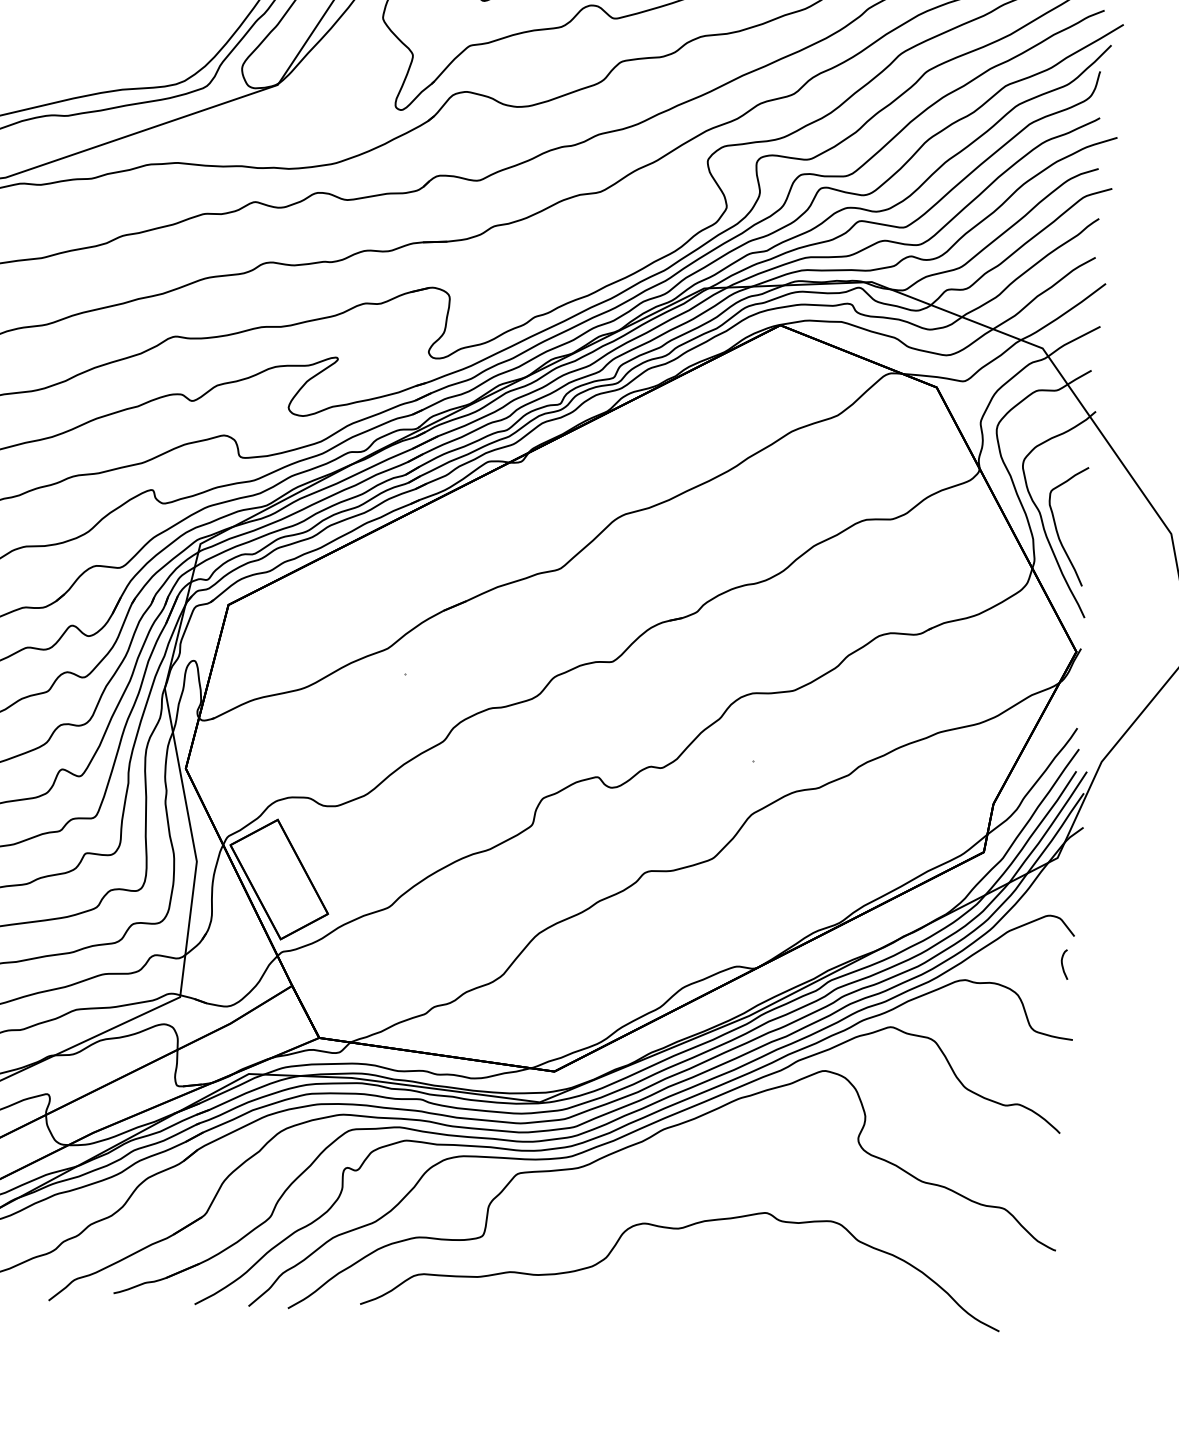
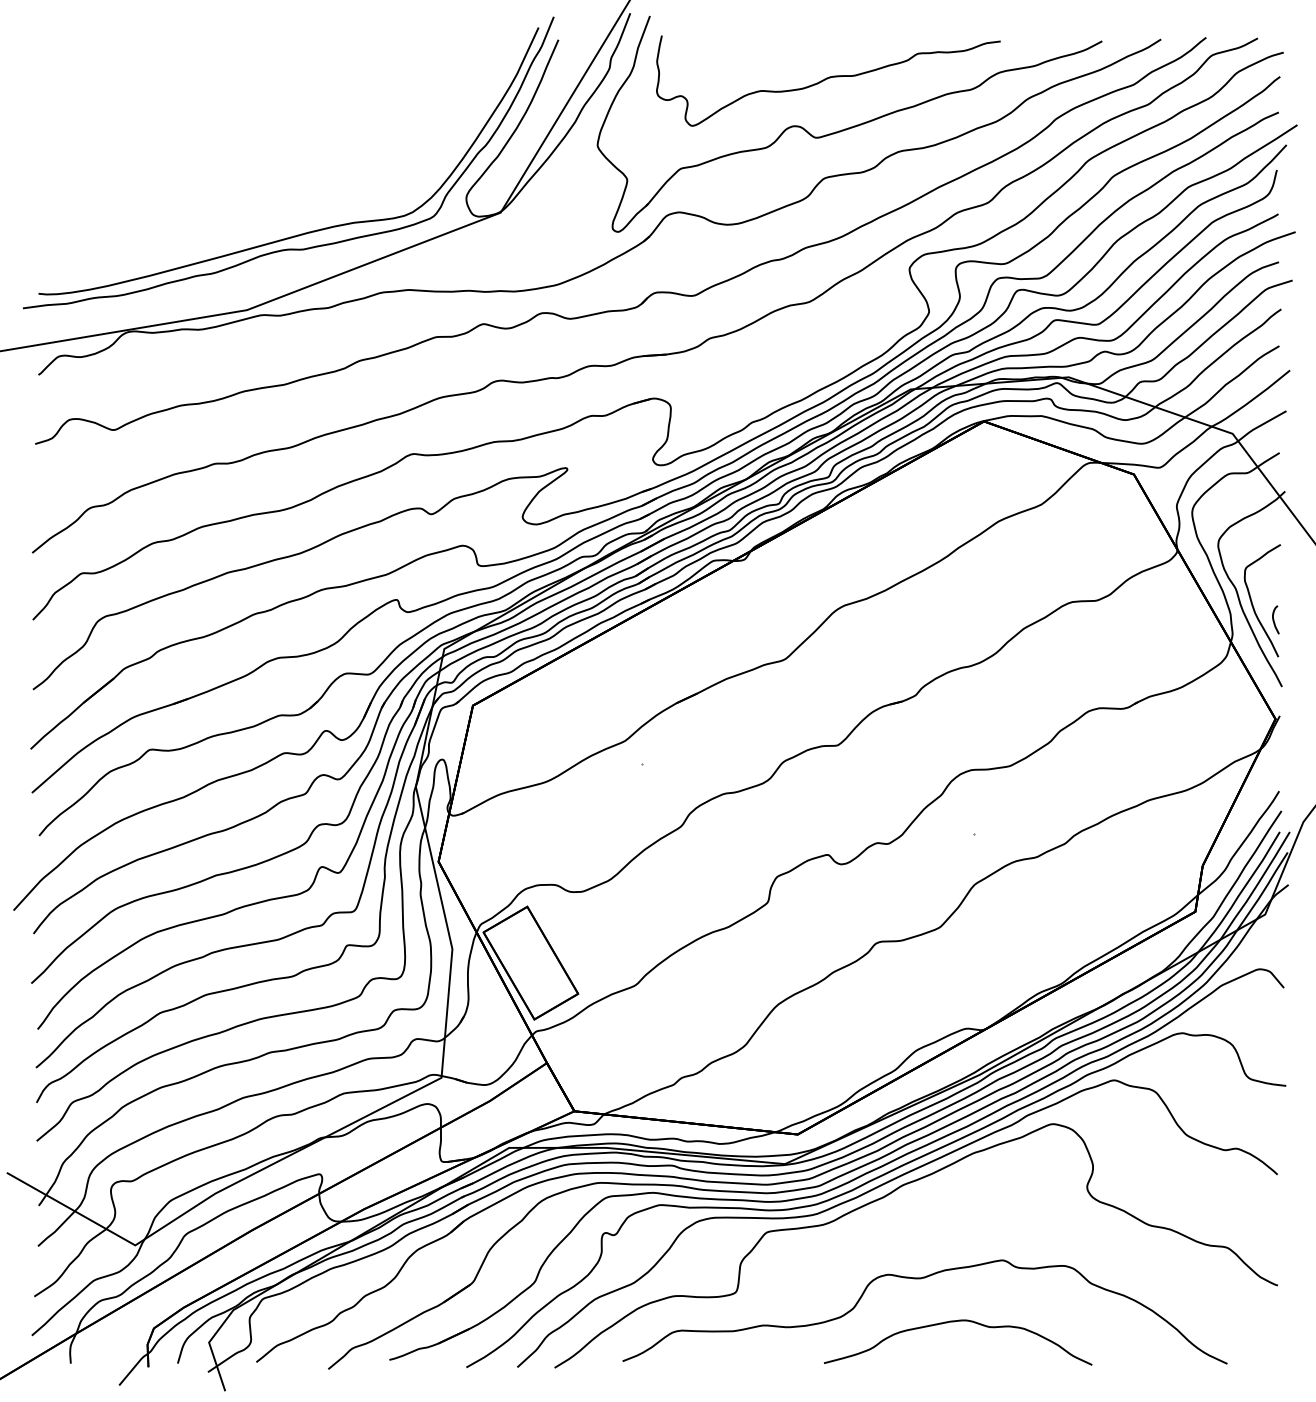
curve: (1063, 964) -> (1274, 619), moved
part: (712, 1276) -> (954, 1322), added

